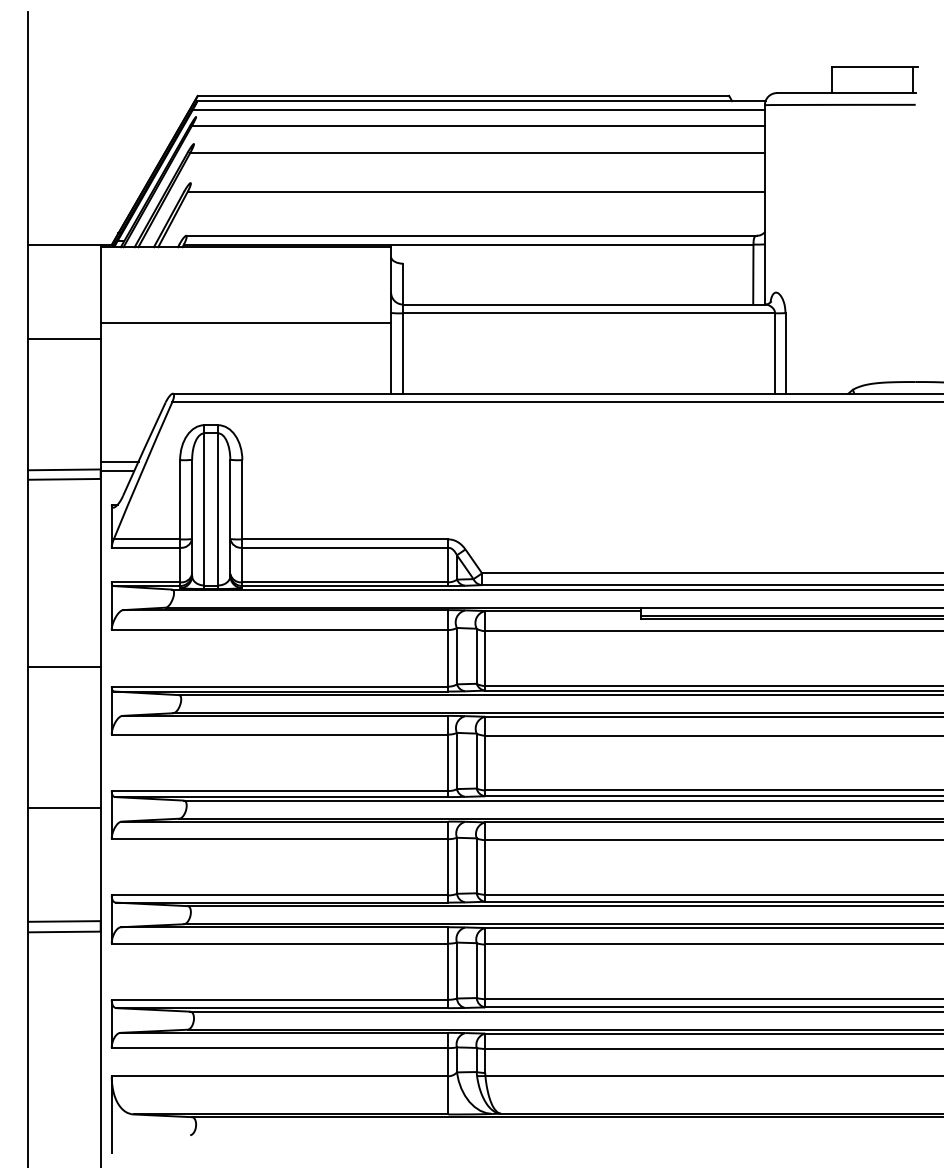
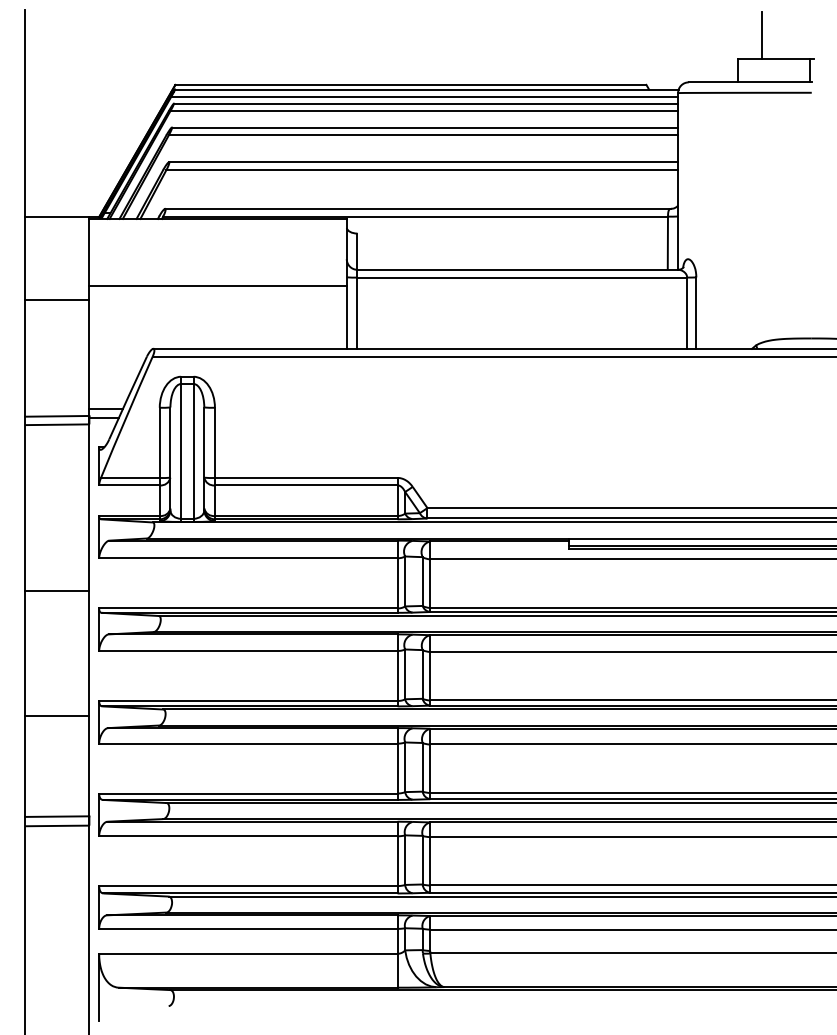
line: (858, 40) -> (761, 35), added
line: (479, 116) -> (425, 103), added
line: (478, 144) -> (424, 127), added
line: (477, 183) -> (423, 162), added

